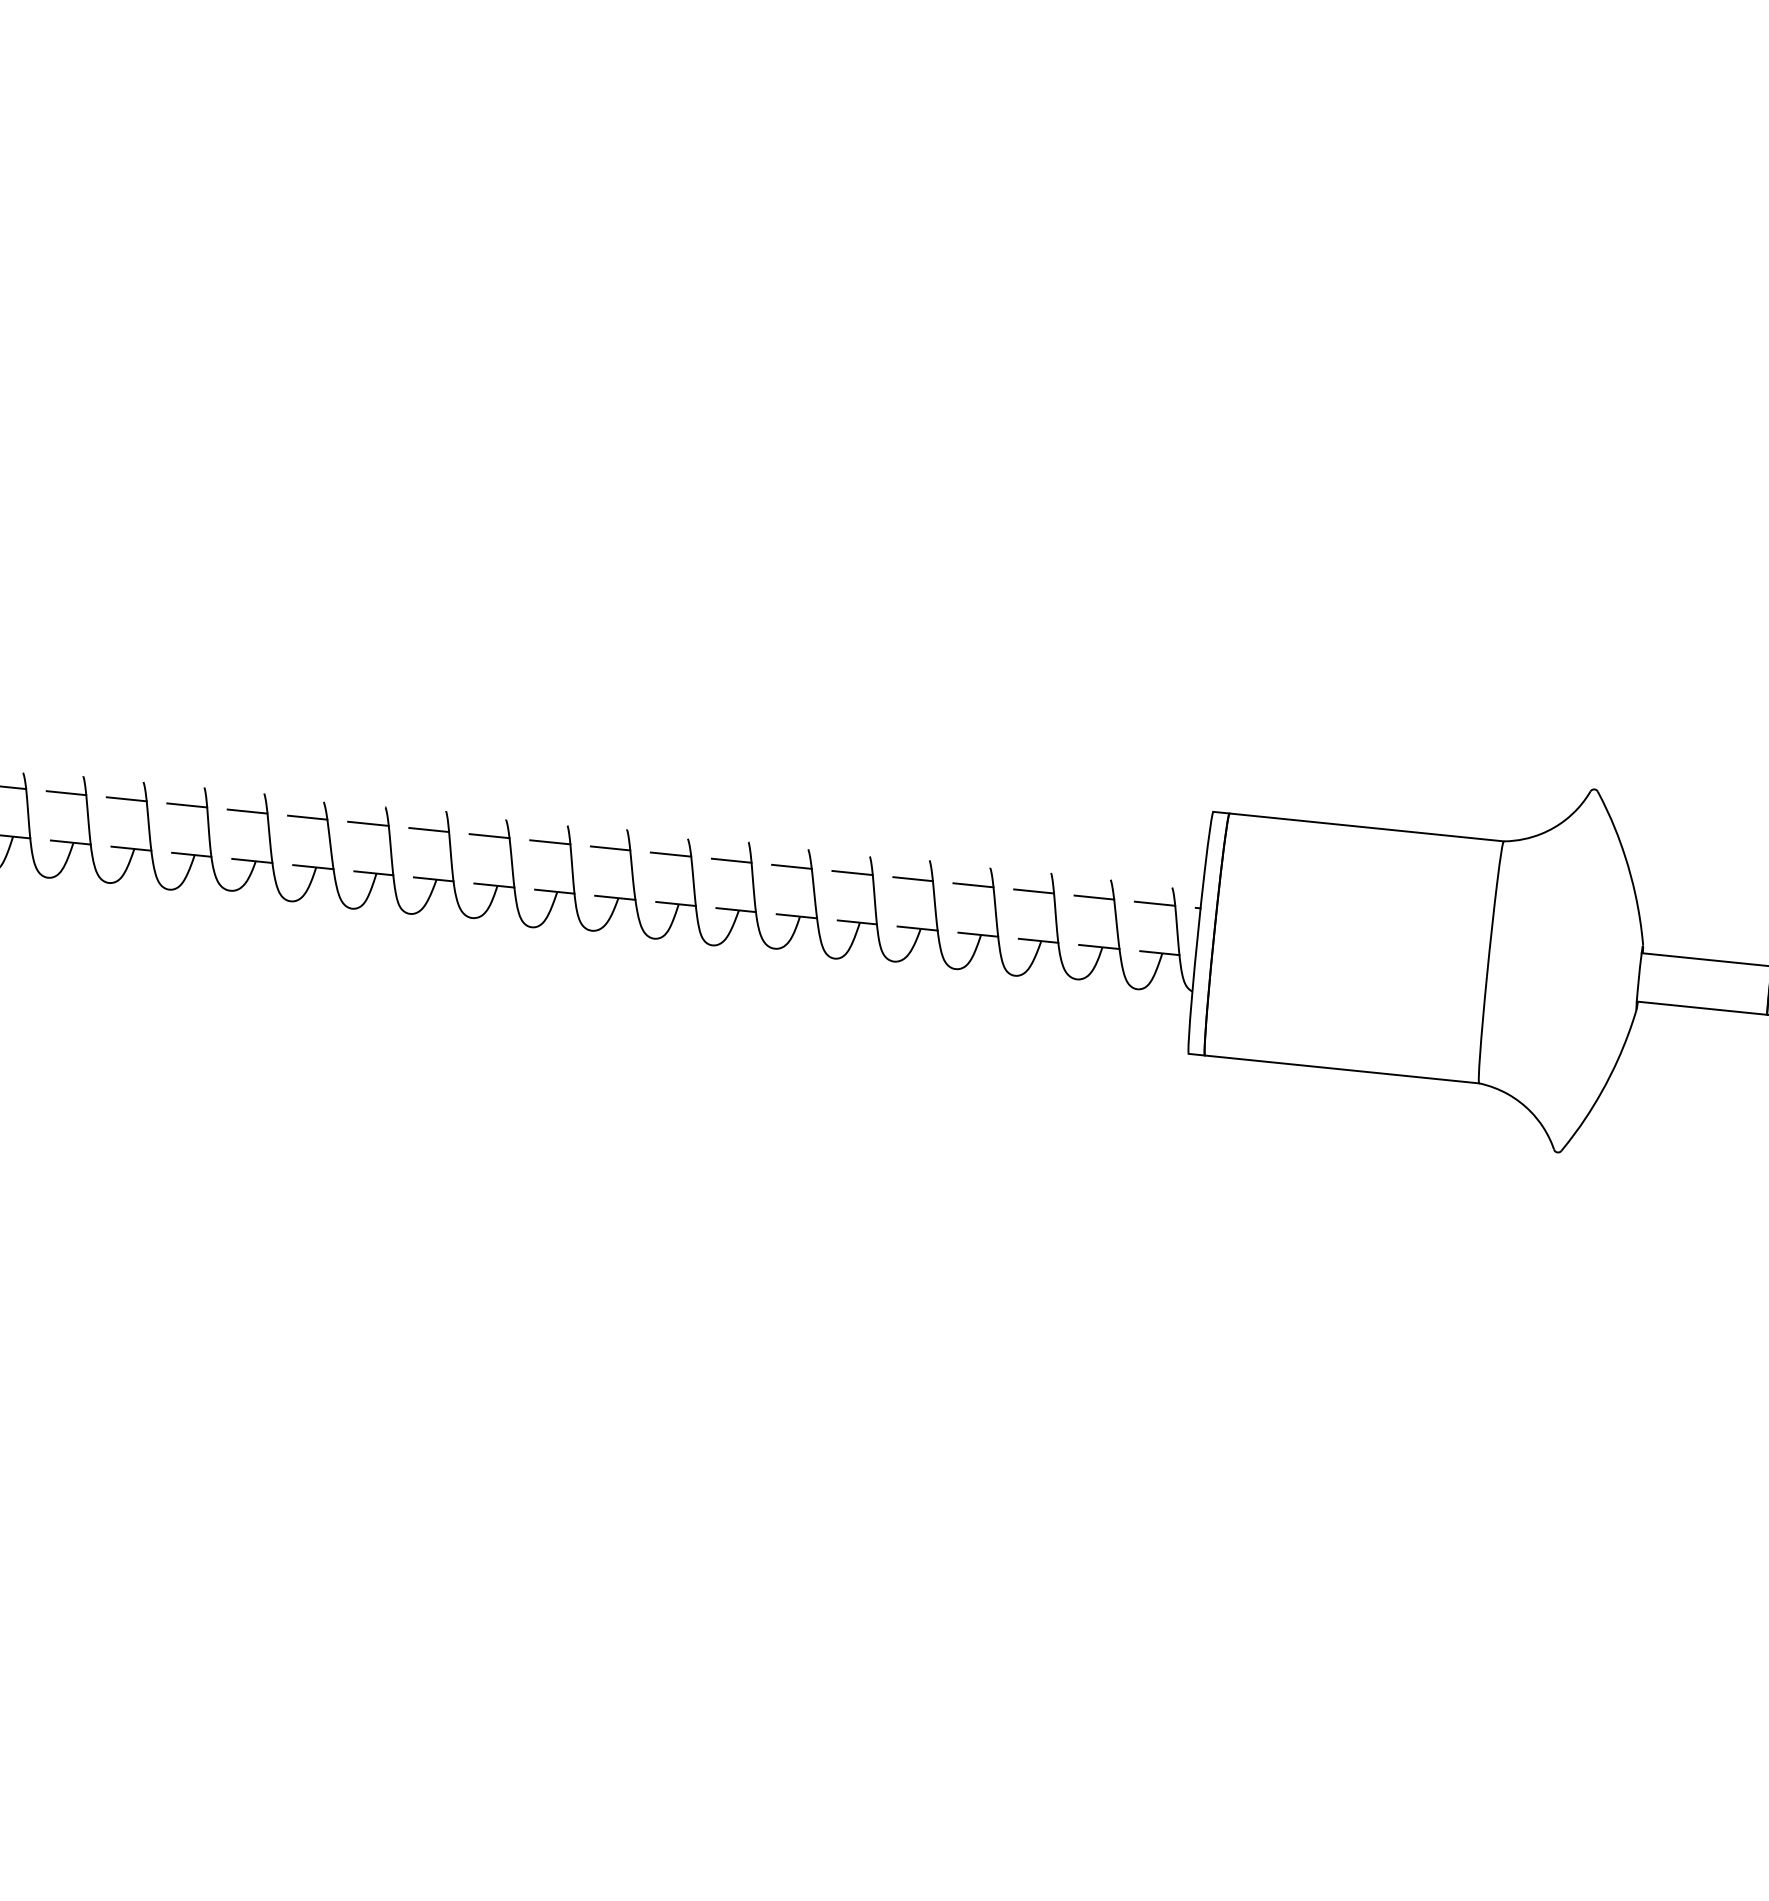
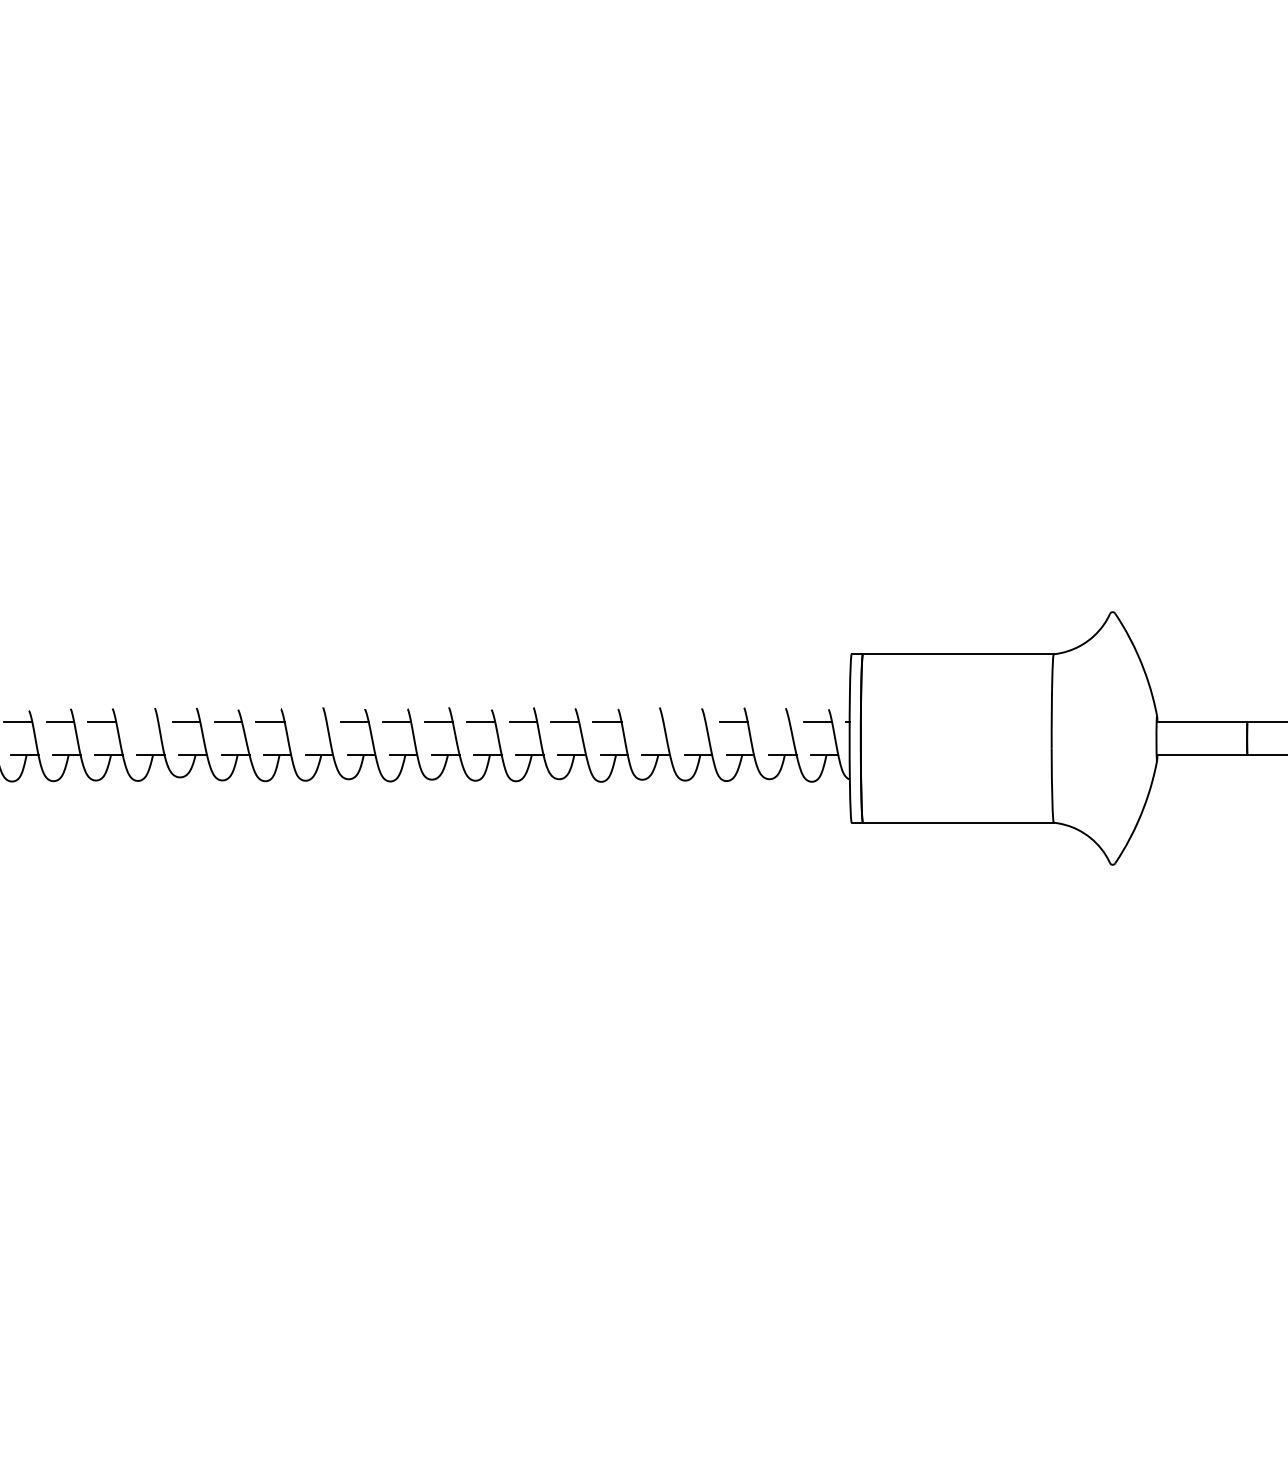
line: (187, 805) -> (144, 721), removed
line: (428, 829) -> (312, 721), removed
line: (913, 878) -> (649, 721), removed
line: (973, 885) -> (691, 721), removed
line: (1094, 897) -> (775, 721), removed

